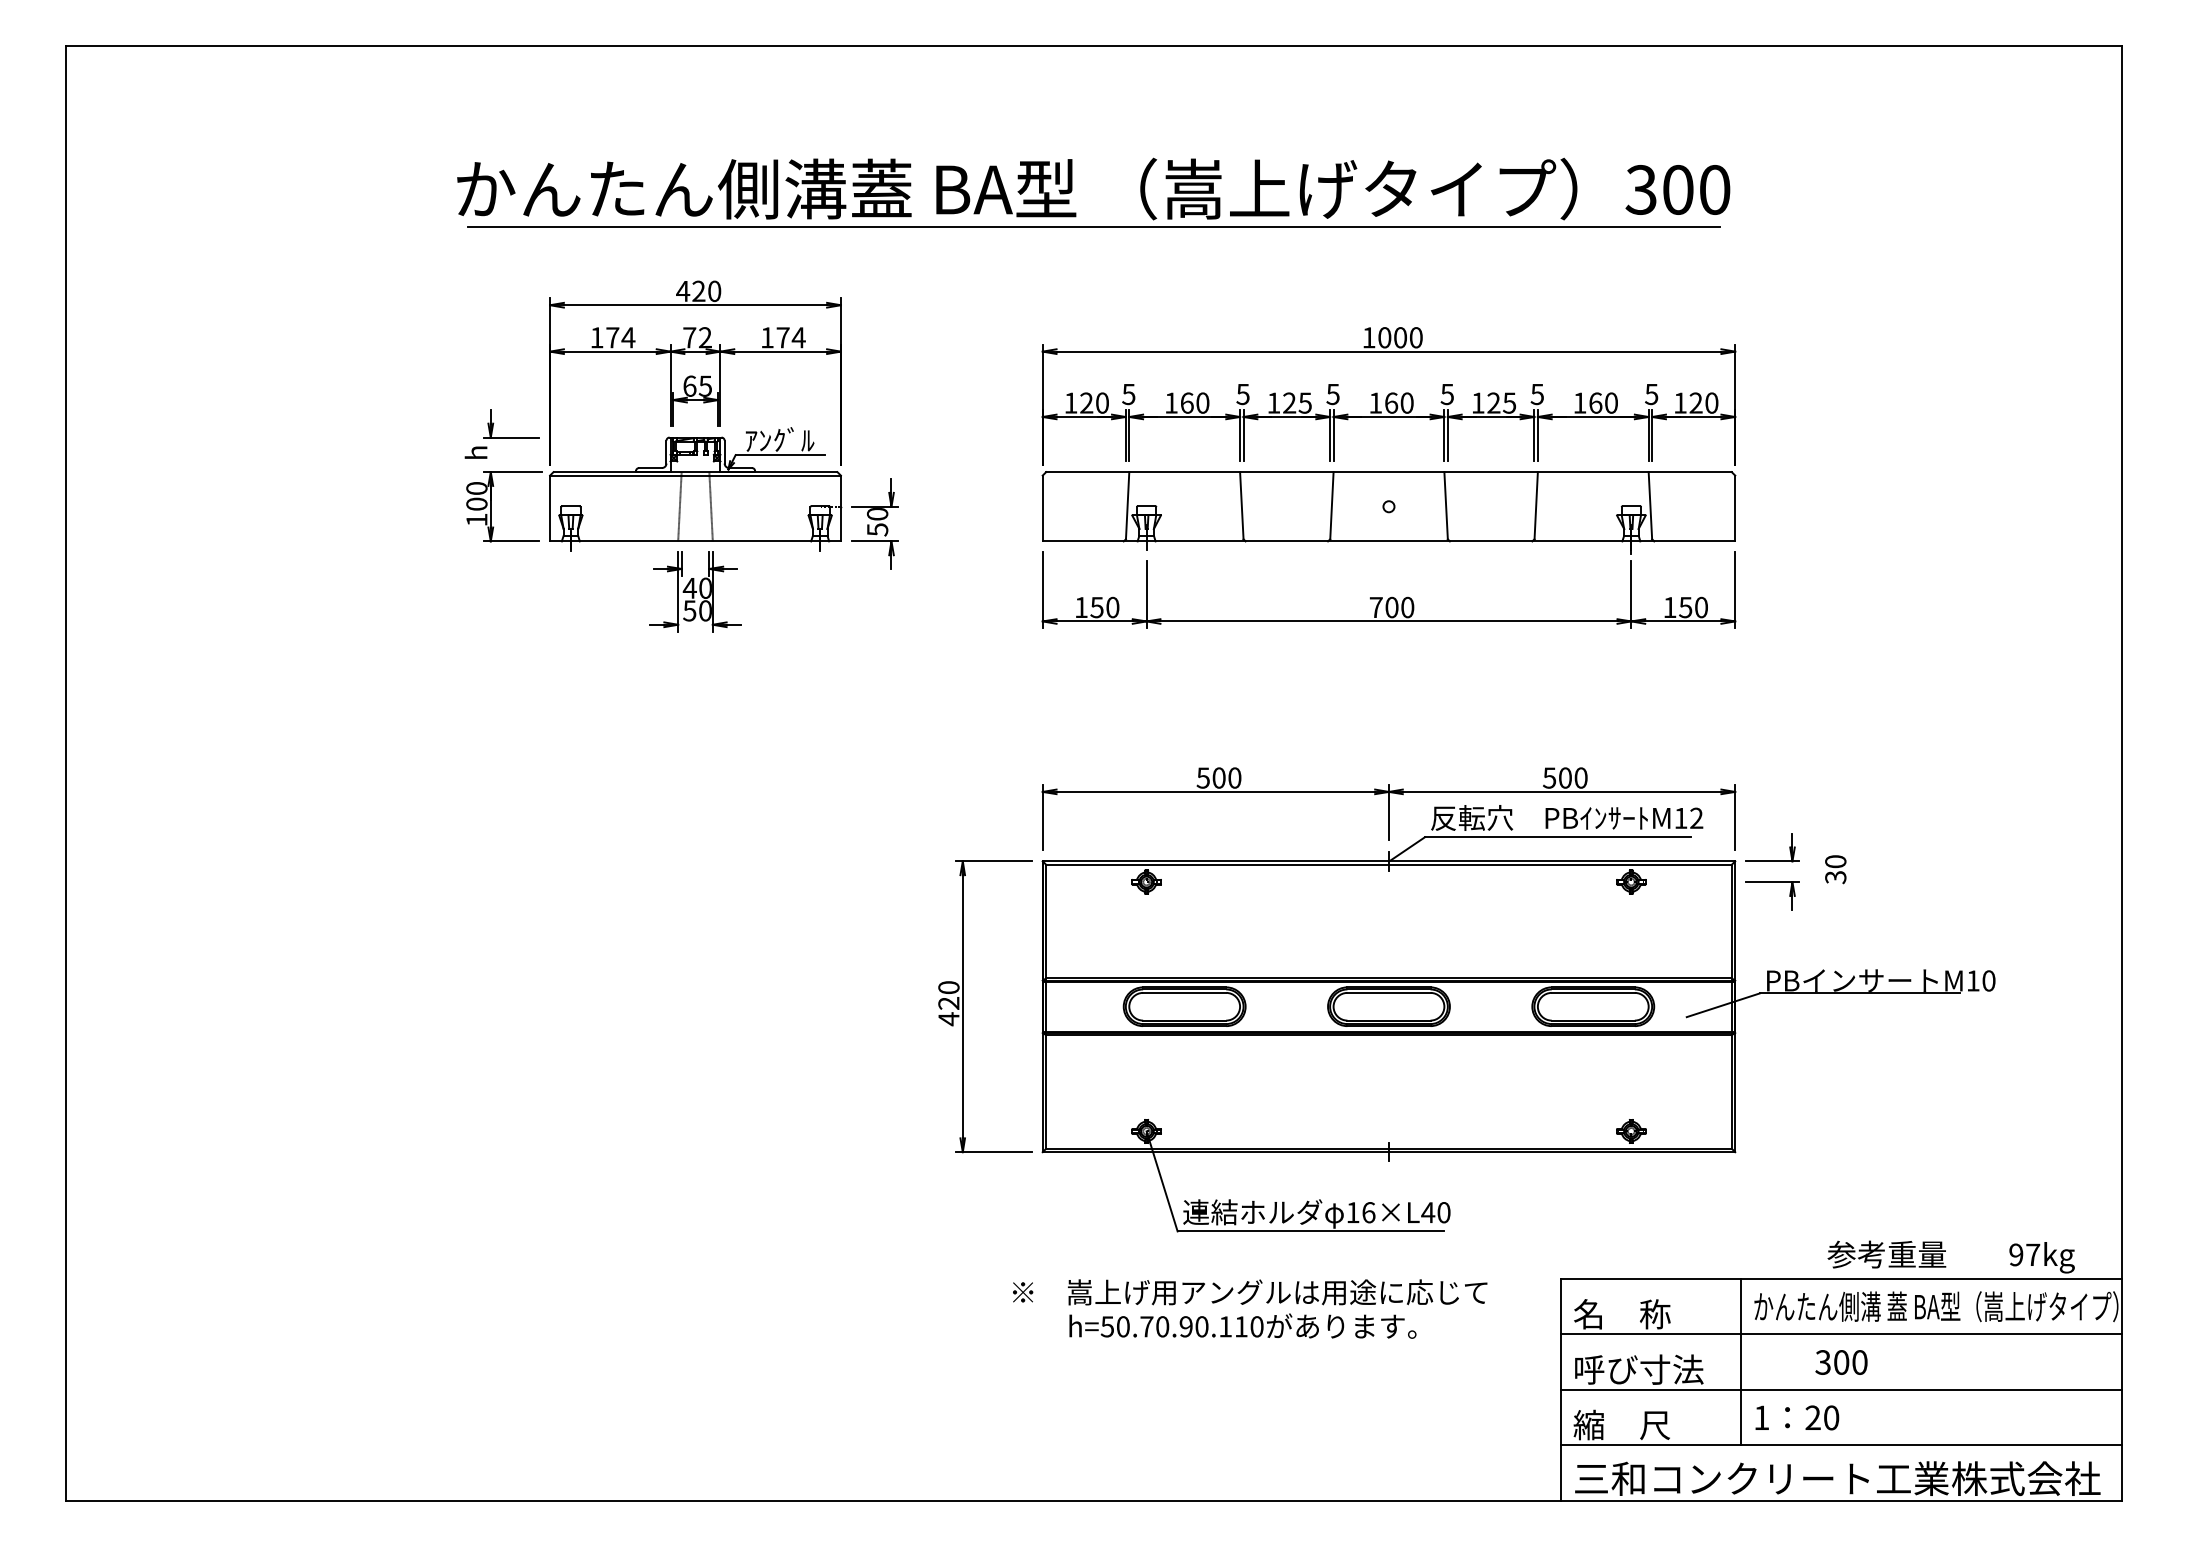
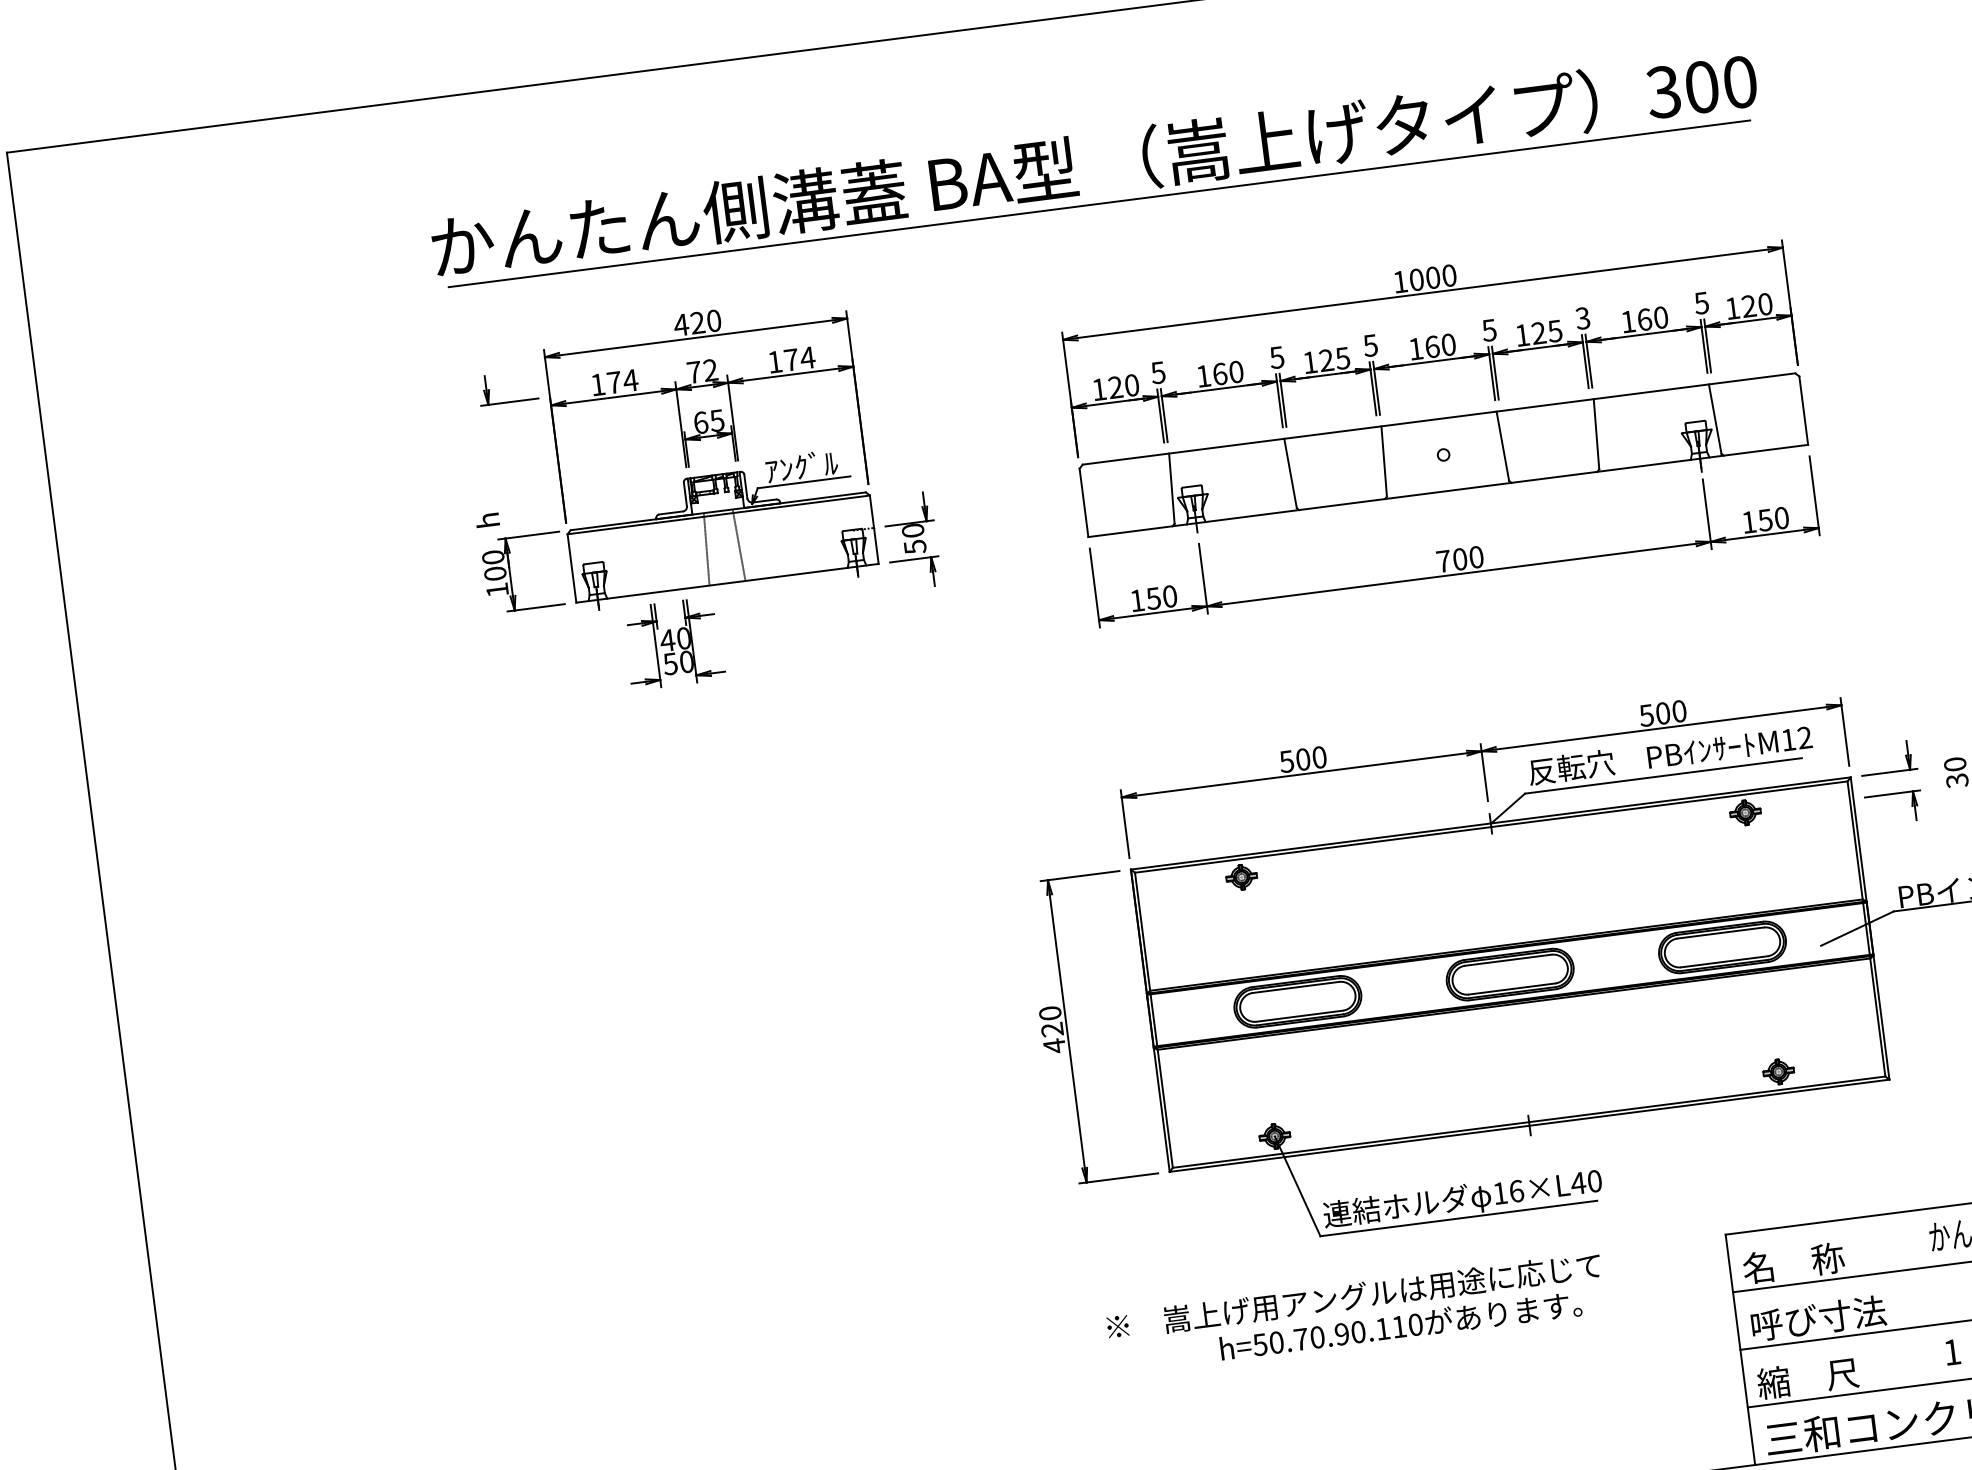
text: (1537, 393) -> (1582, 317), 5 -> 3
part: (511, 437) -> (509, 402), moved
part: (695, 591) -> (673, 643), moved
text: (1250, 1292) -> (1354, 1296), moved
line: (1741, 1362) -> (1923, 1297), removed

